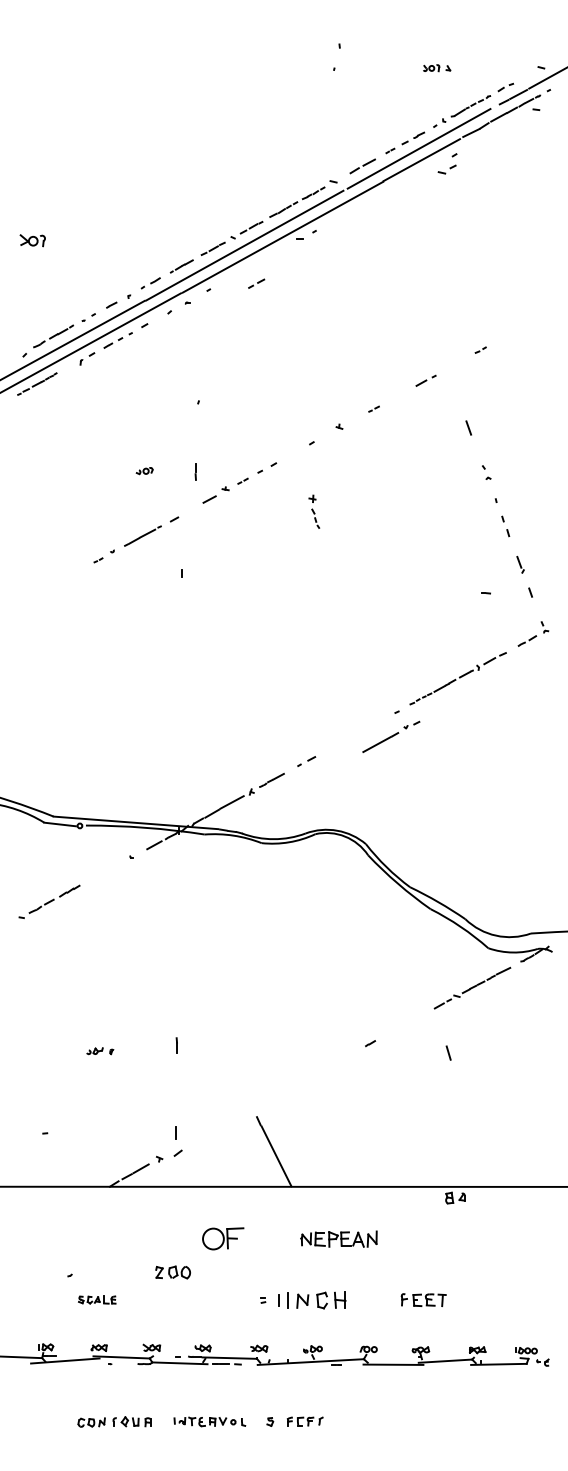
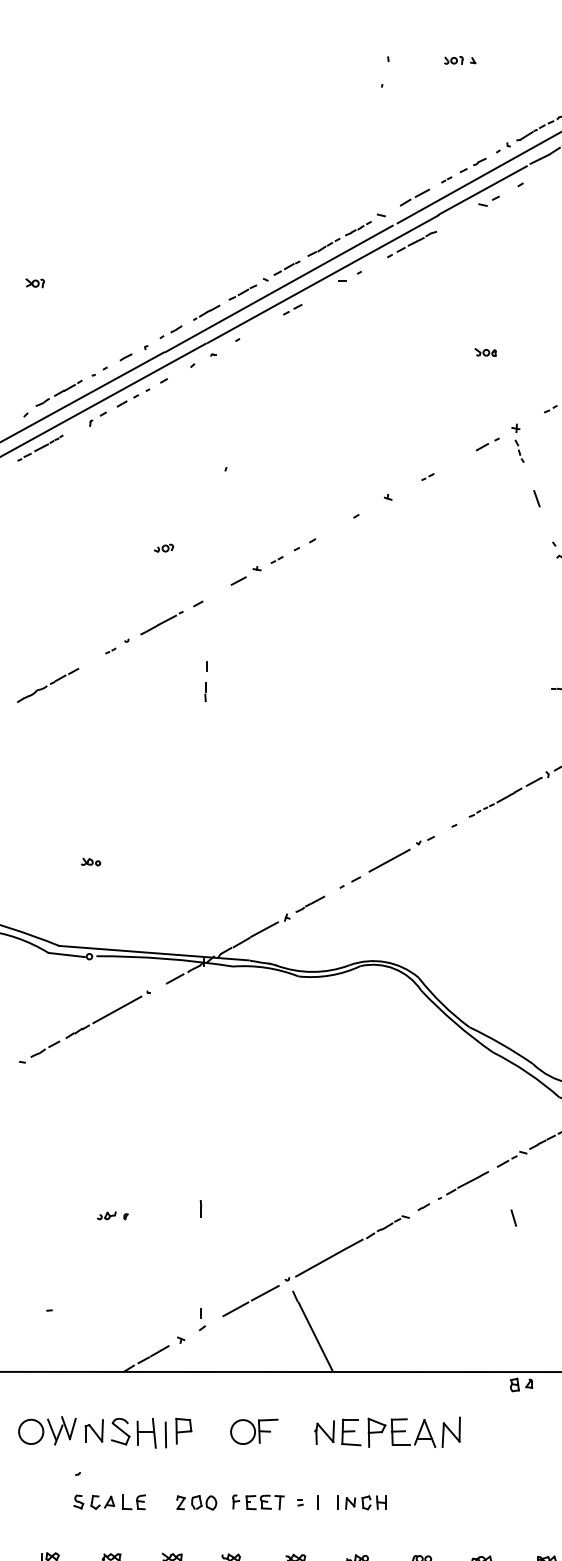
part: (437, 68) -> (460, 60), moved
part: (446, 169) -> (488, 201), moved
part: (360, 207) -> (412, 244), added
part: (32, 240) -> (34, 282), size x0.62
part: (256, 283) -> (292, 309), moved
part: (423, 300) -> (484, 351), added
line: (195, 471) -> (205, 691), moved
part: (314, 511) -> (518, 442), moved
part: (43, 589) -> (47, 684), added
part: (391, 736) -> (401, 853), moved
part: (81, 743) -> (91, 861), added
line: (104, 871) -> (117, 1009), added
line: (404, 1024) -> (462, 1185), added
part: (276, 1094) -> (315, 1265), added
part: (177, 1141) -> (201, 1319), size x0.62
part: (338, 1238) -> (387, 1431), size x1.67
part: (93, 1239) -> (105, 1432), added
part: (172, 1272) -> (195, 1502), moved
part: (96, 1299) -> (108, 1501), size x1.67
part: (423, 1299) -> (258, 1501), moved
part: (316, 1300) -> (361, 1502), size x0.71

